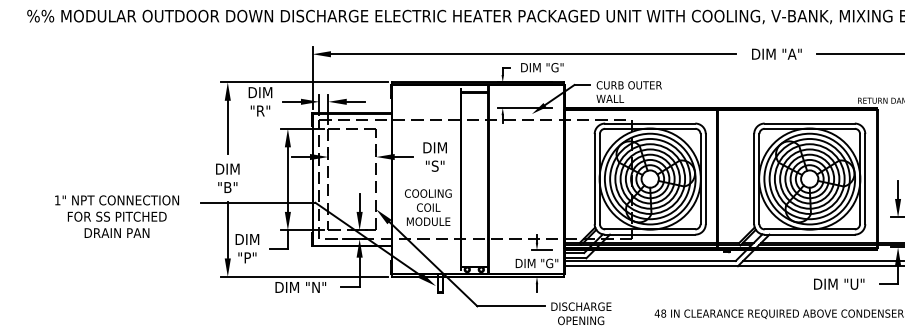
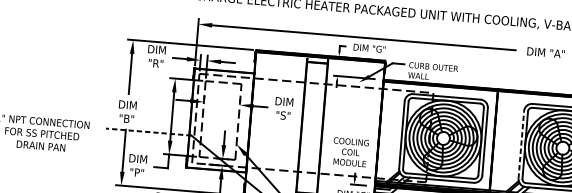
line: (754, 178) -> (521, 144), solid -> dashed
line: (257, 202) -> (148, 131), solid -> dashed
text: (427, 207) -> (349, 152), moved

